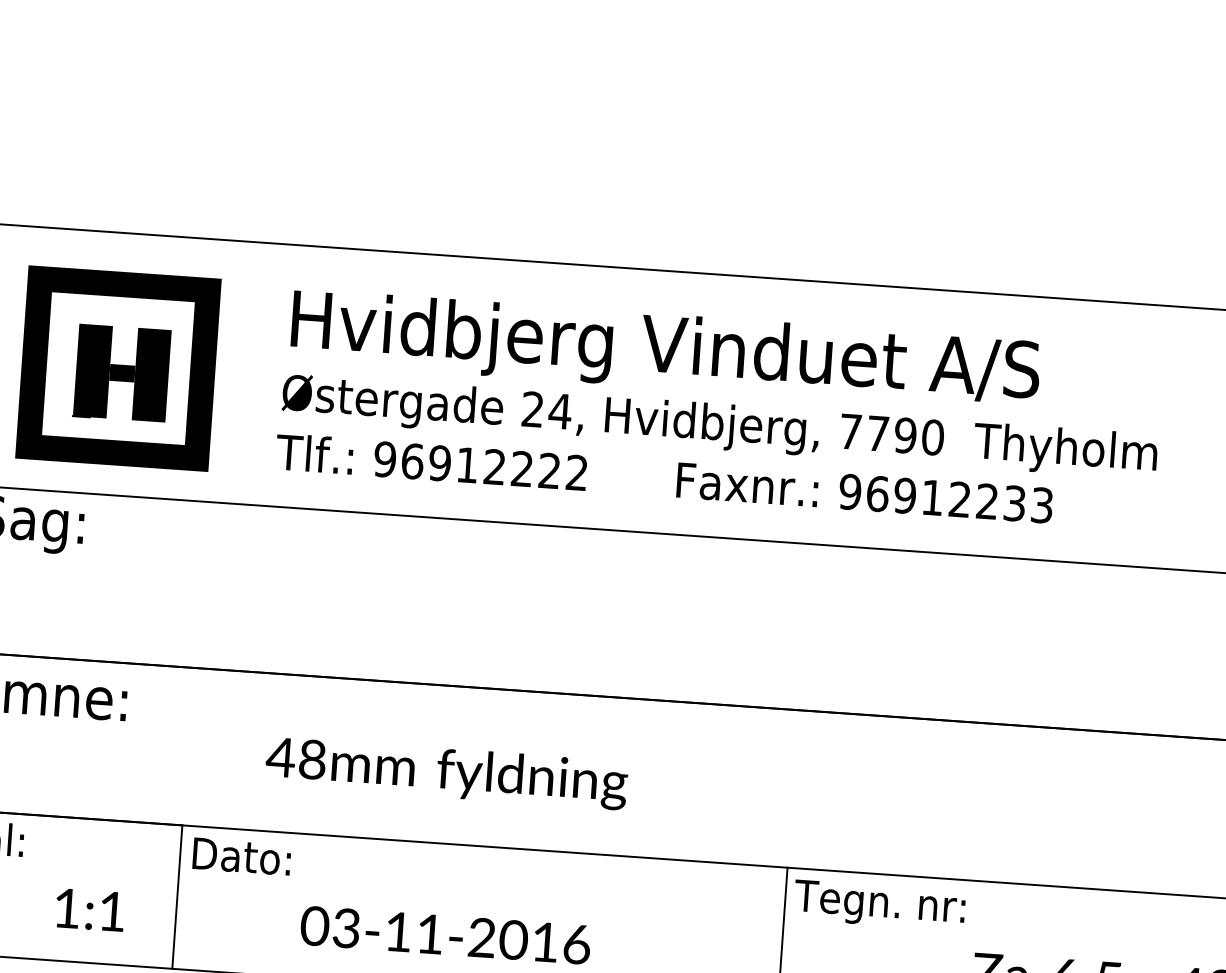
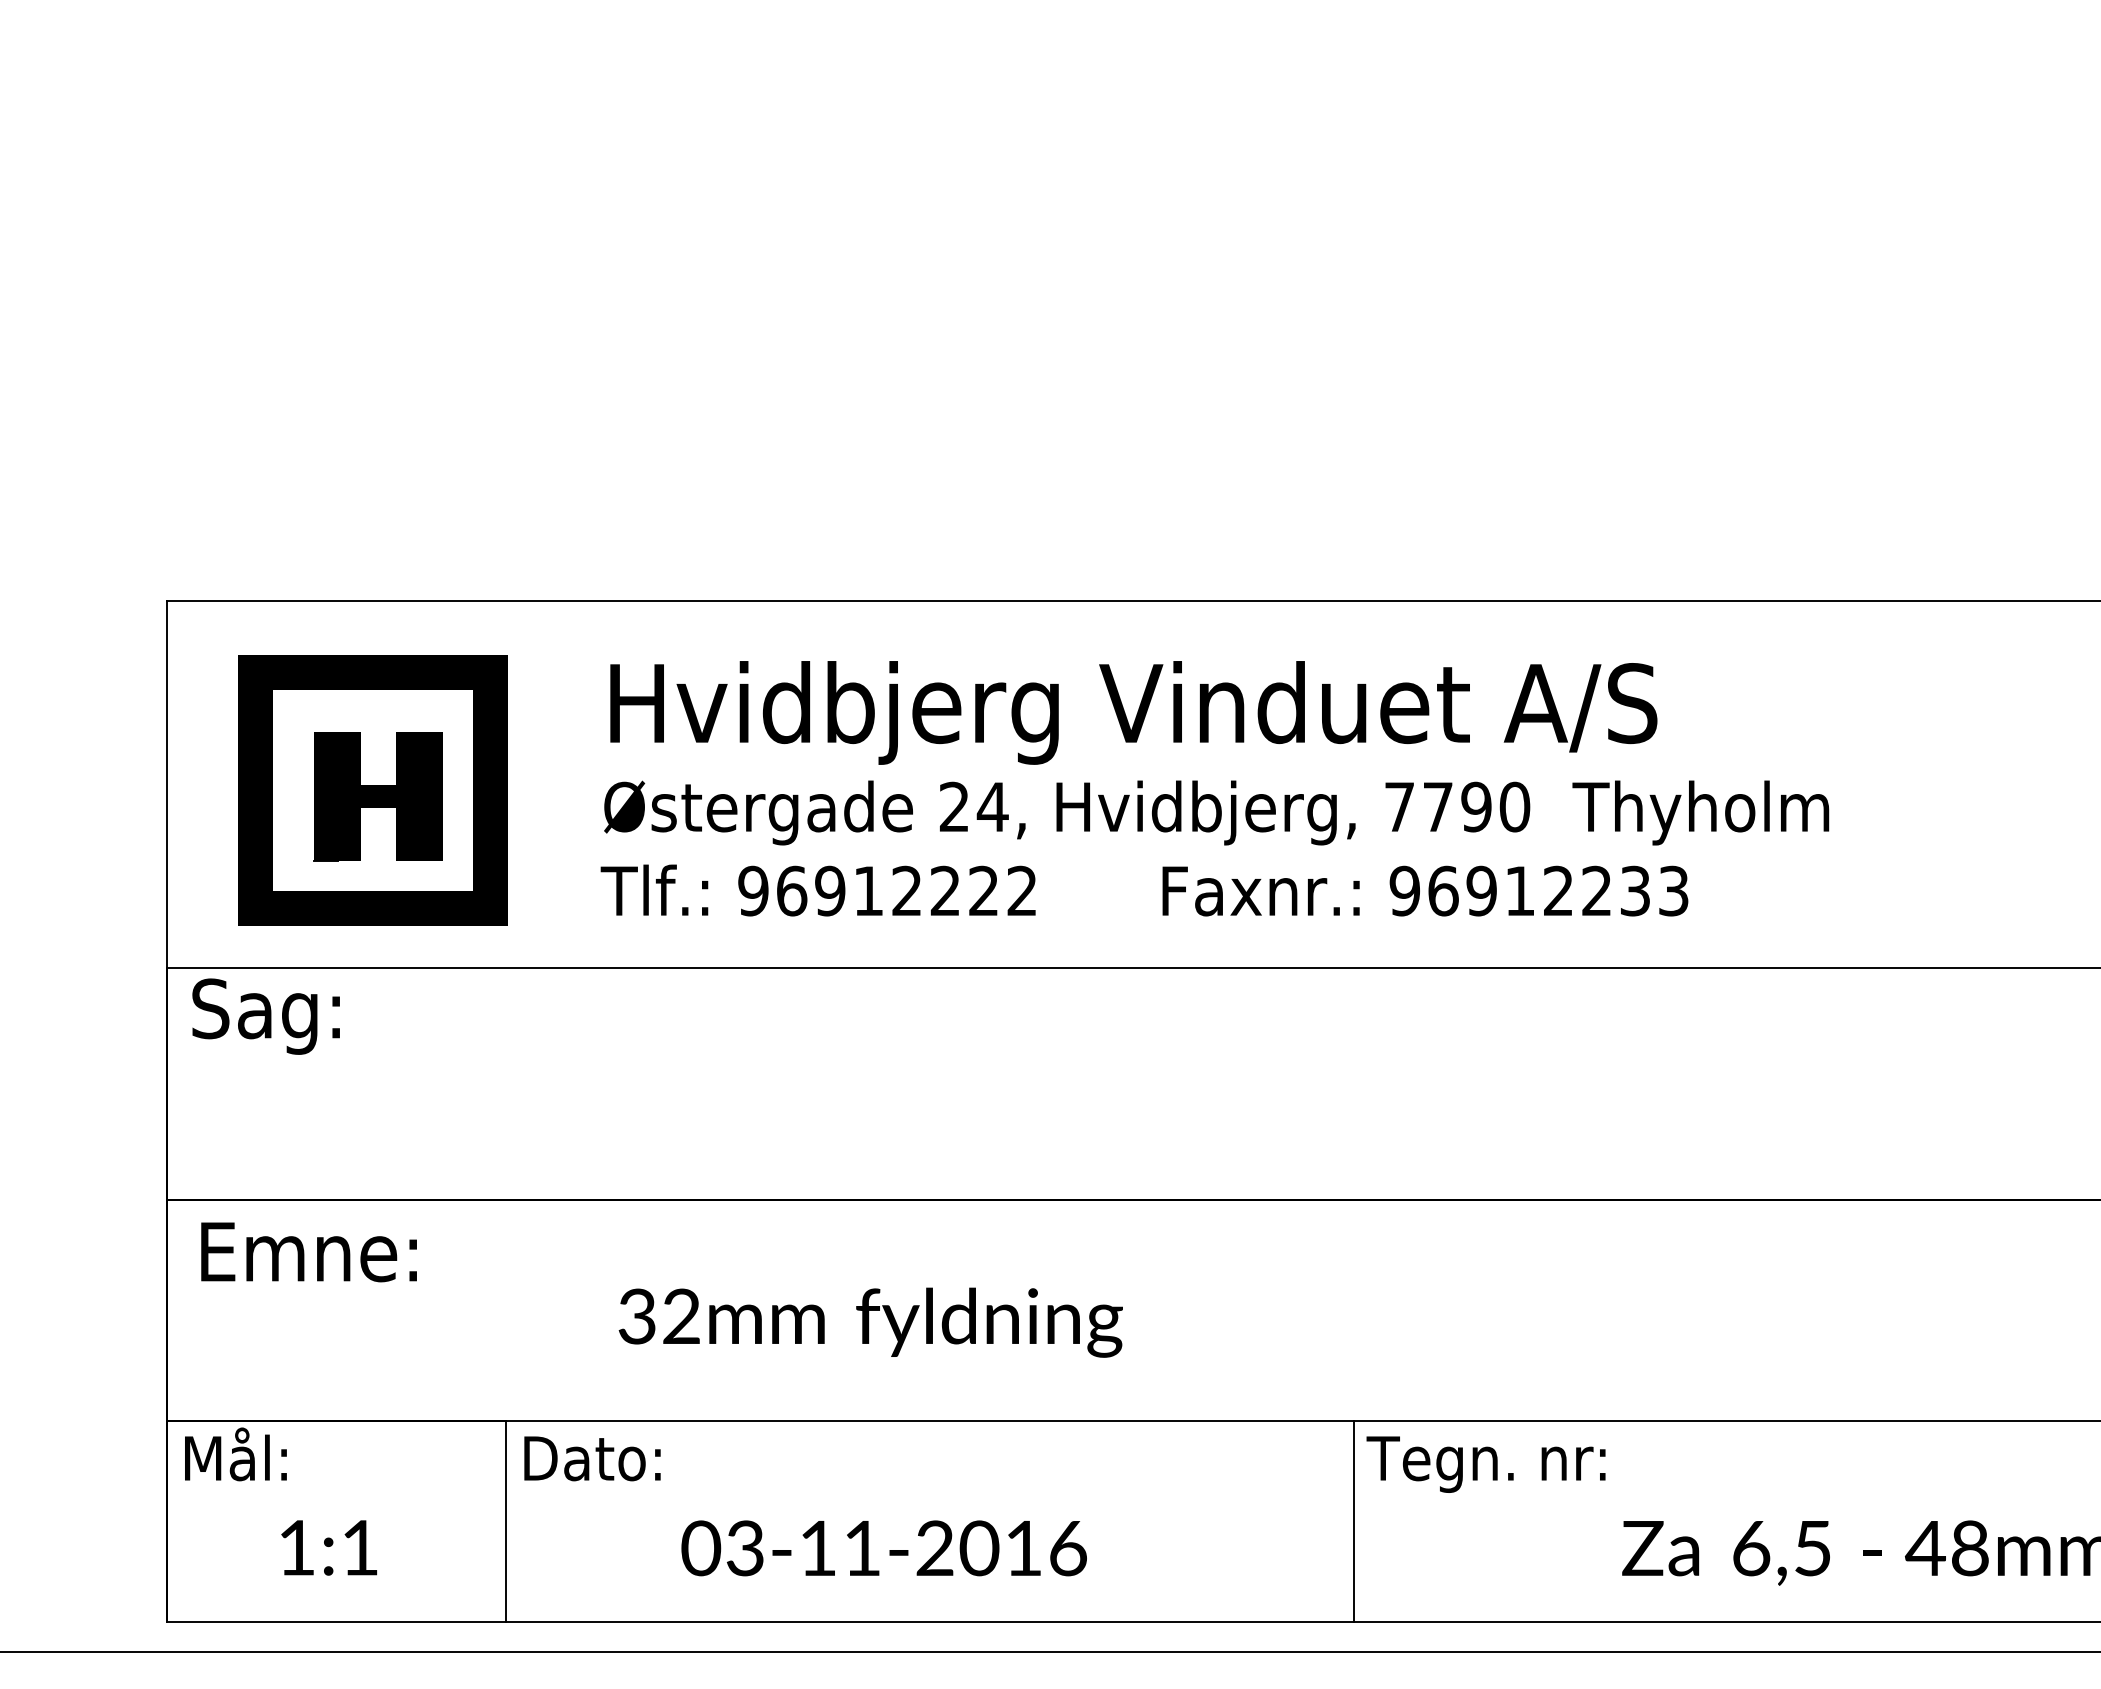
text: (296, 758) -> (658, 1316), 48mm -> 32mm
text: (89, 909) -> (328, 1547), moved

